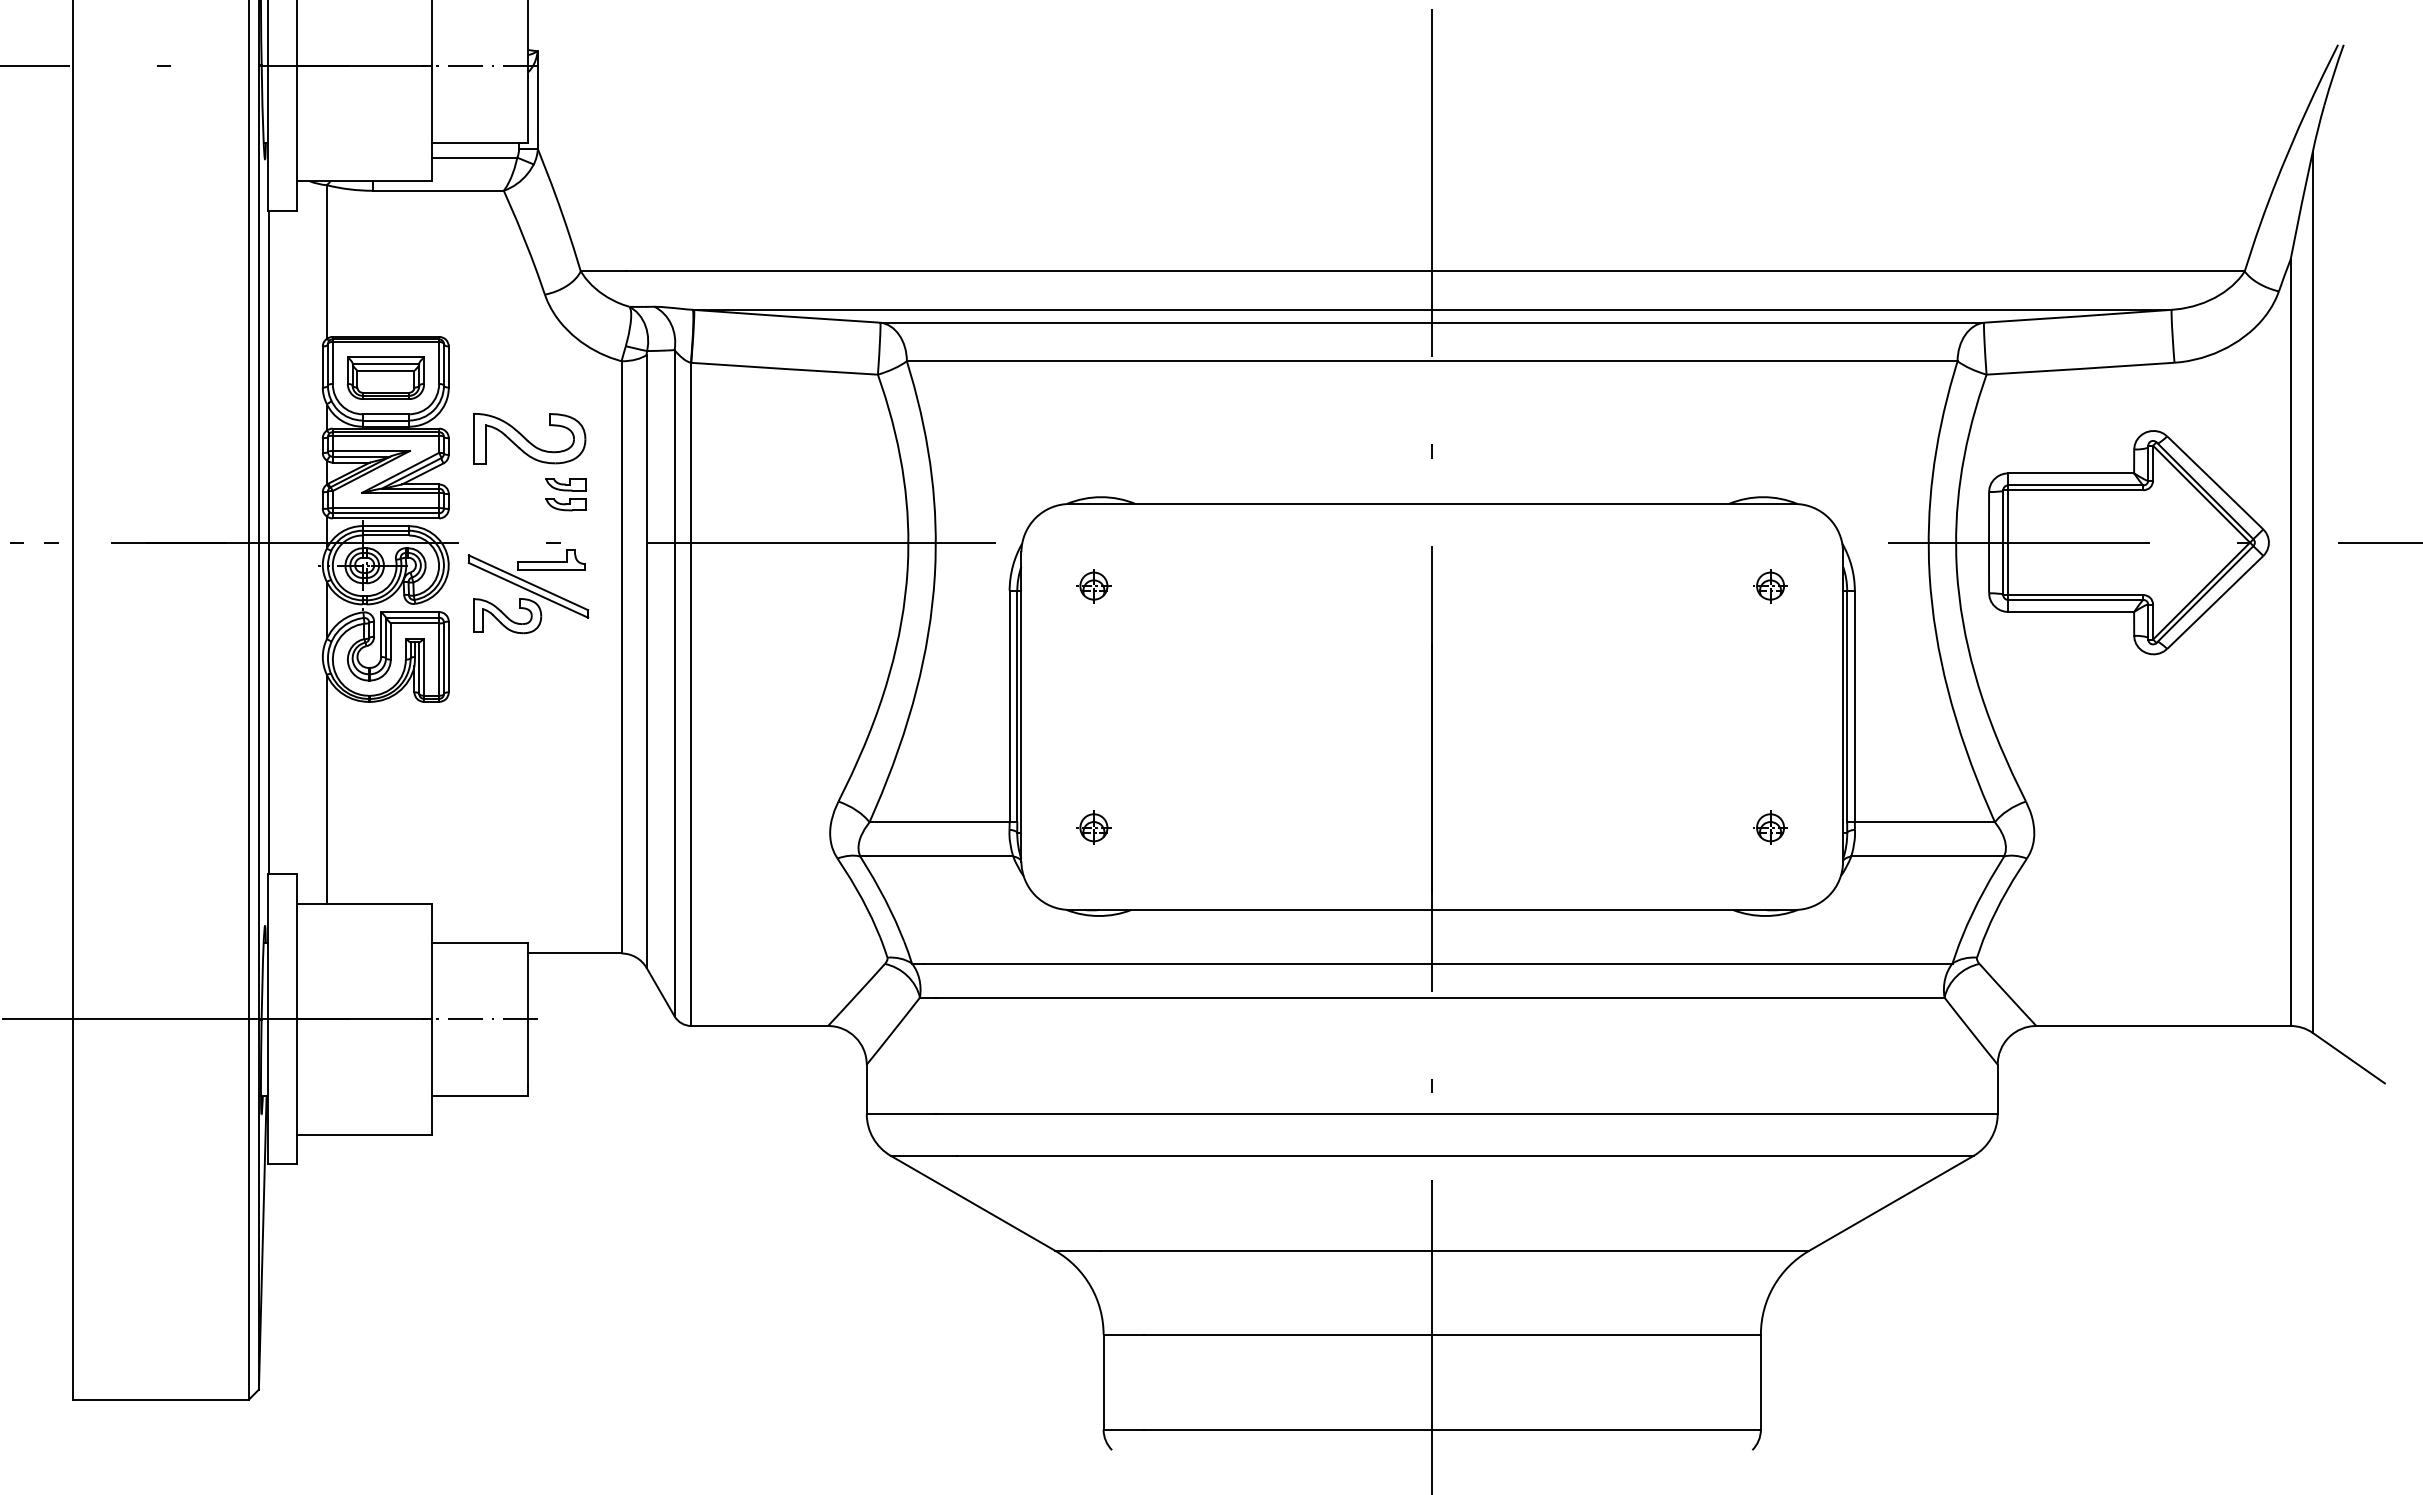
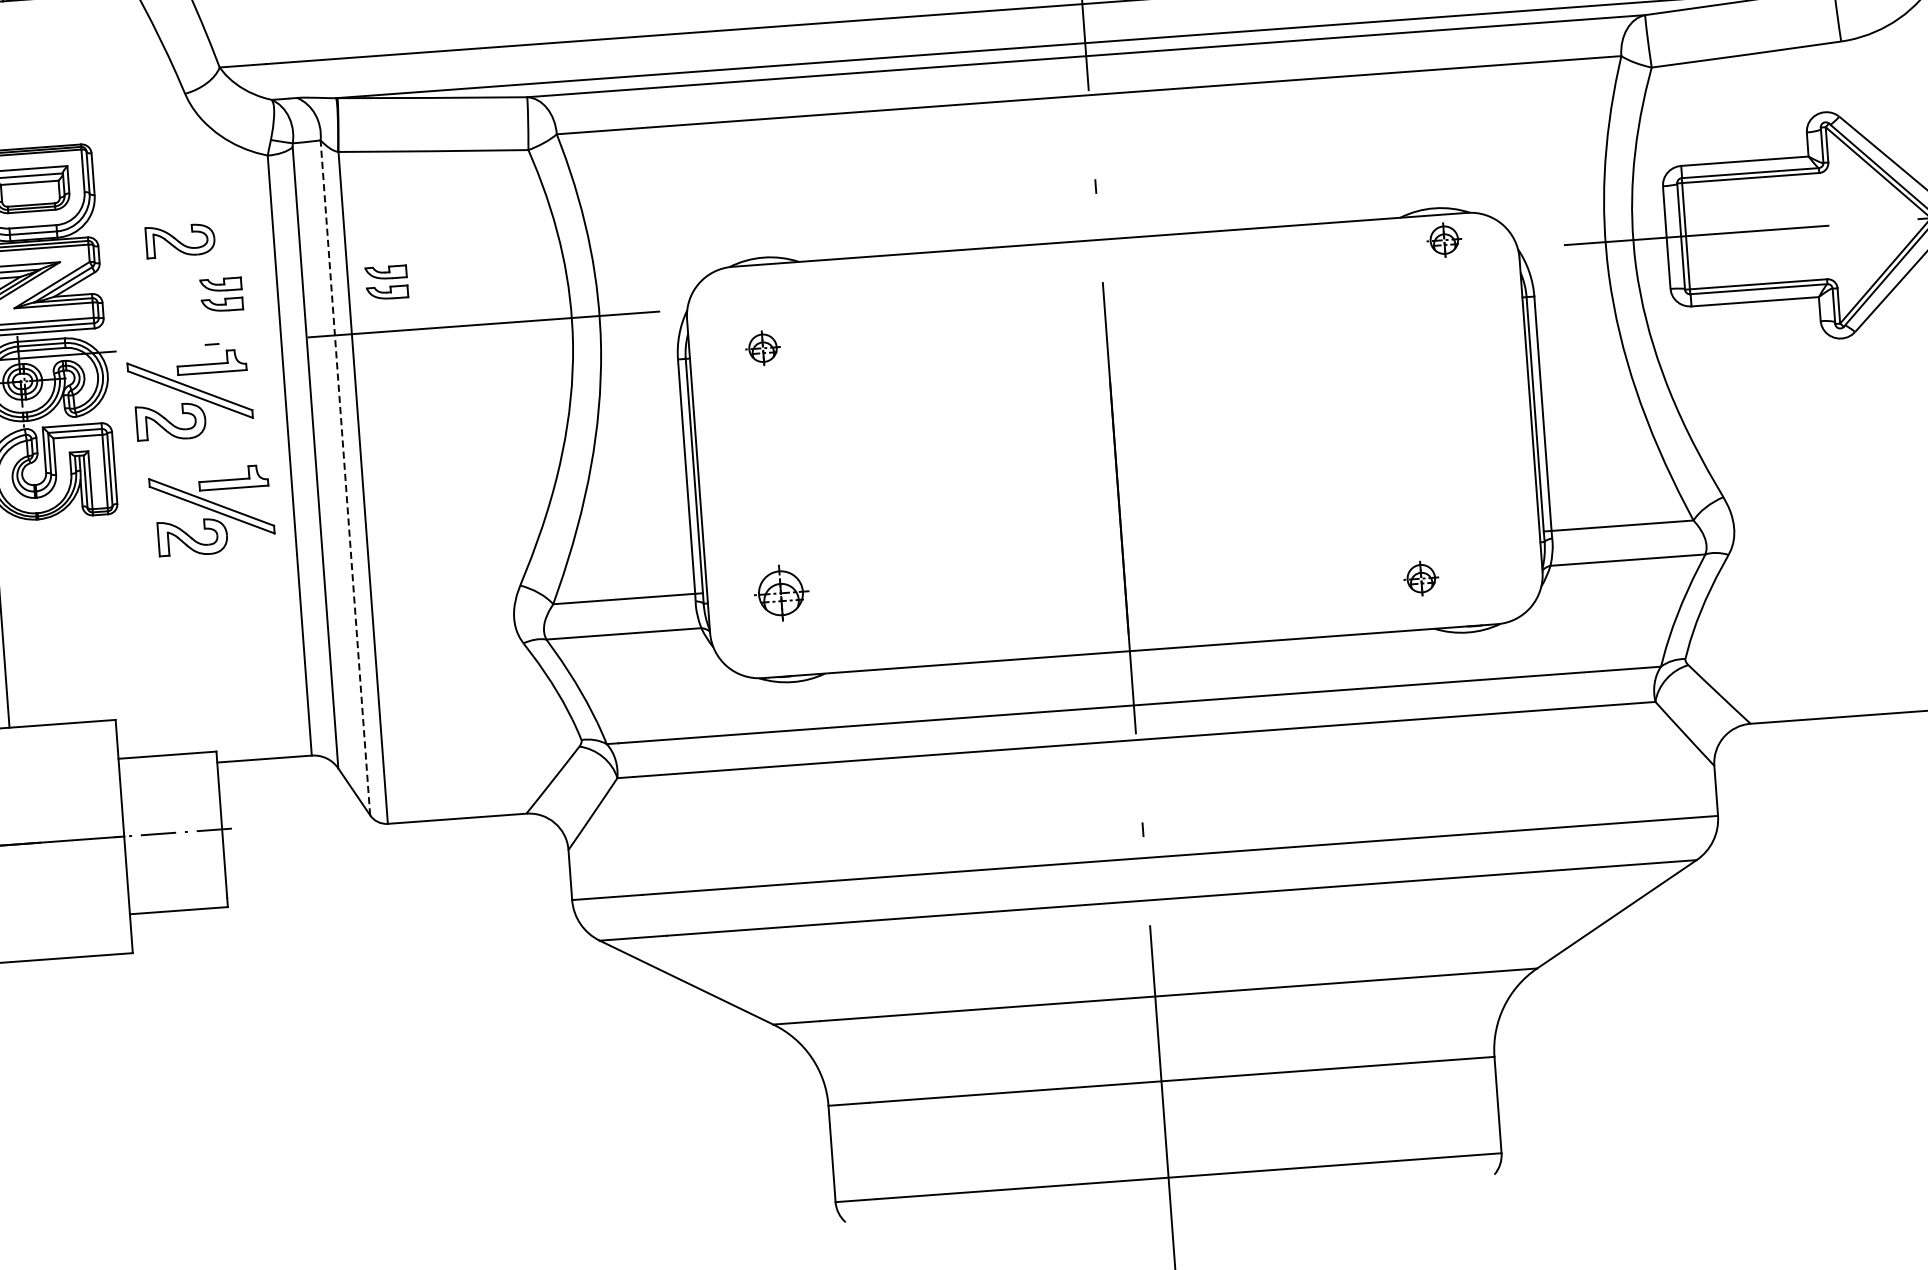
part: (529, 438) -> (180, 240), size x0.6
part: (728, 494) -> (385, 282), added
part: (1770, 586) -> (1444, 240), moved
line: (674, 682) -> (345, 477), solid -> dashed
part: (541, 706) -> (212, 511), added
part: (1093, 827) -> (780, 592), size x1.6
part: (1770, 827) -> (1421, 578), moved

